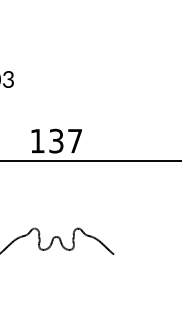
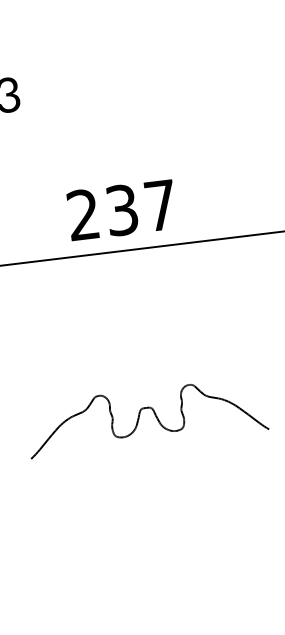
text: (37, 140) -> (83, 213), 137 -> 237

